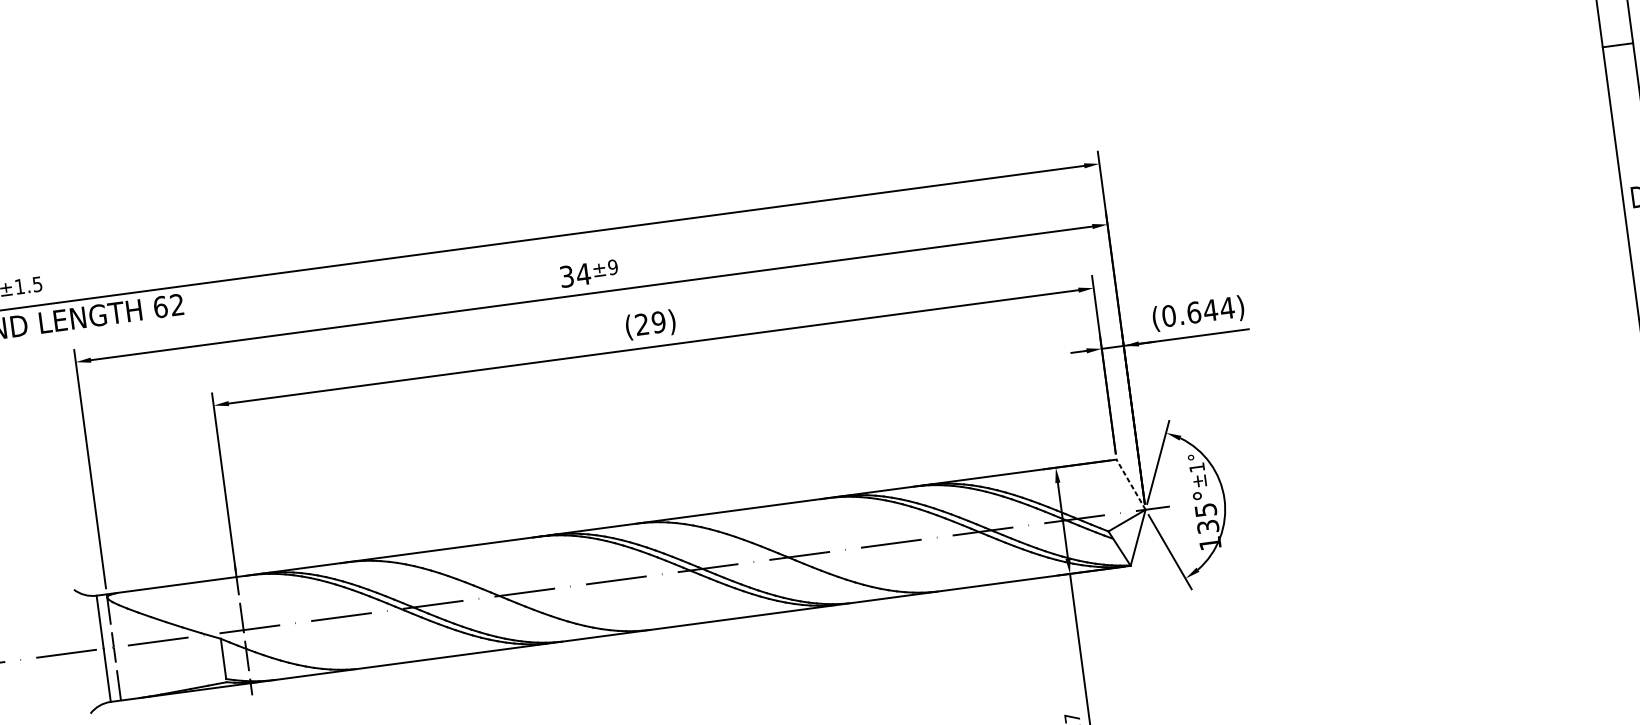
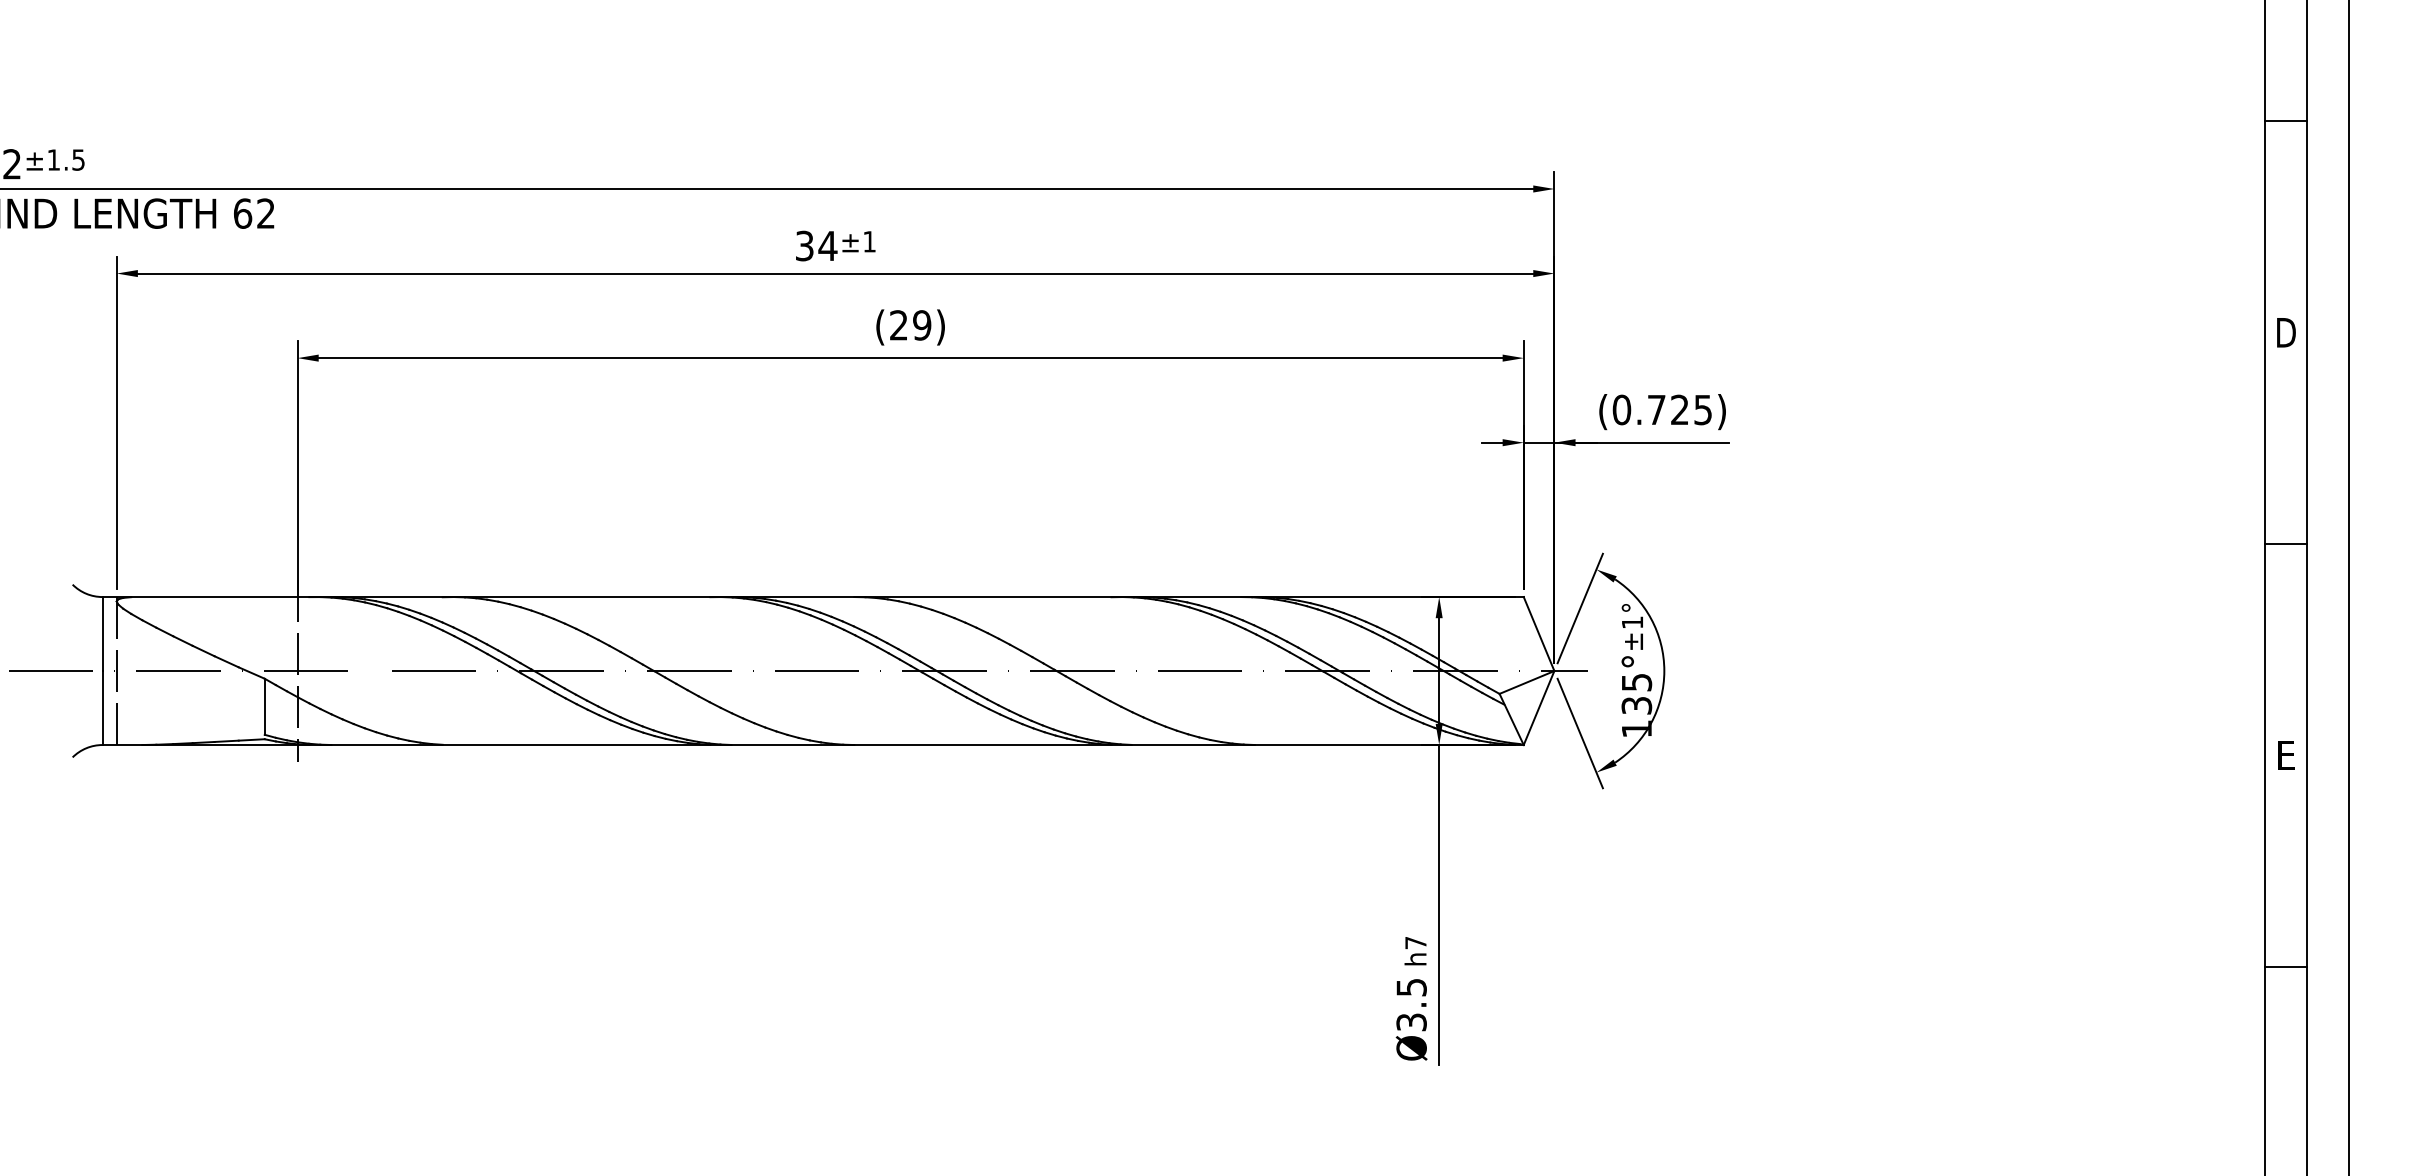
text: (612, 267) -> (869, 241), ±9 -> ±1
text: (1210, 310) -> (1679, 409), (0.644) -> (0.725)
line: (1130, 484) -> (1538, 633), dashed -> solid

